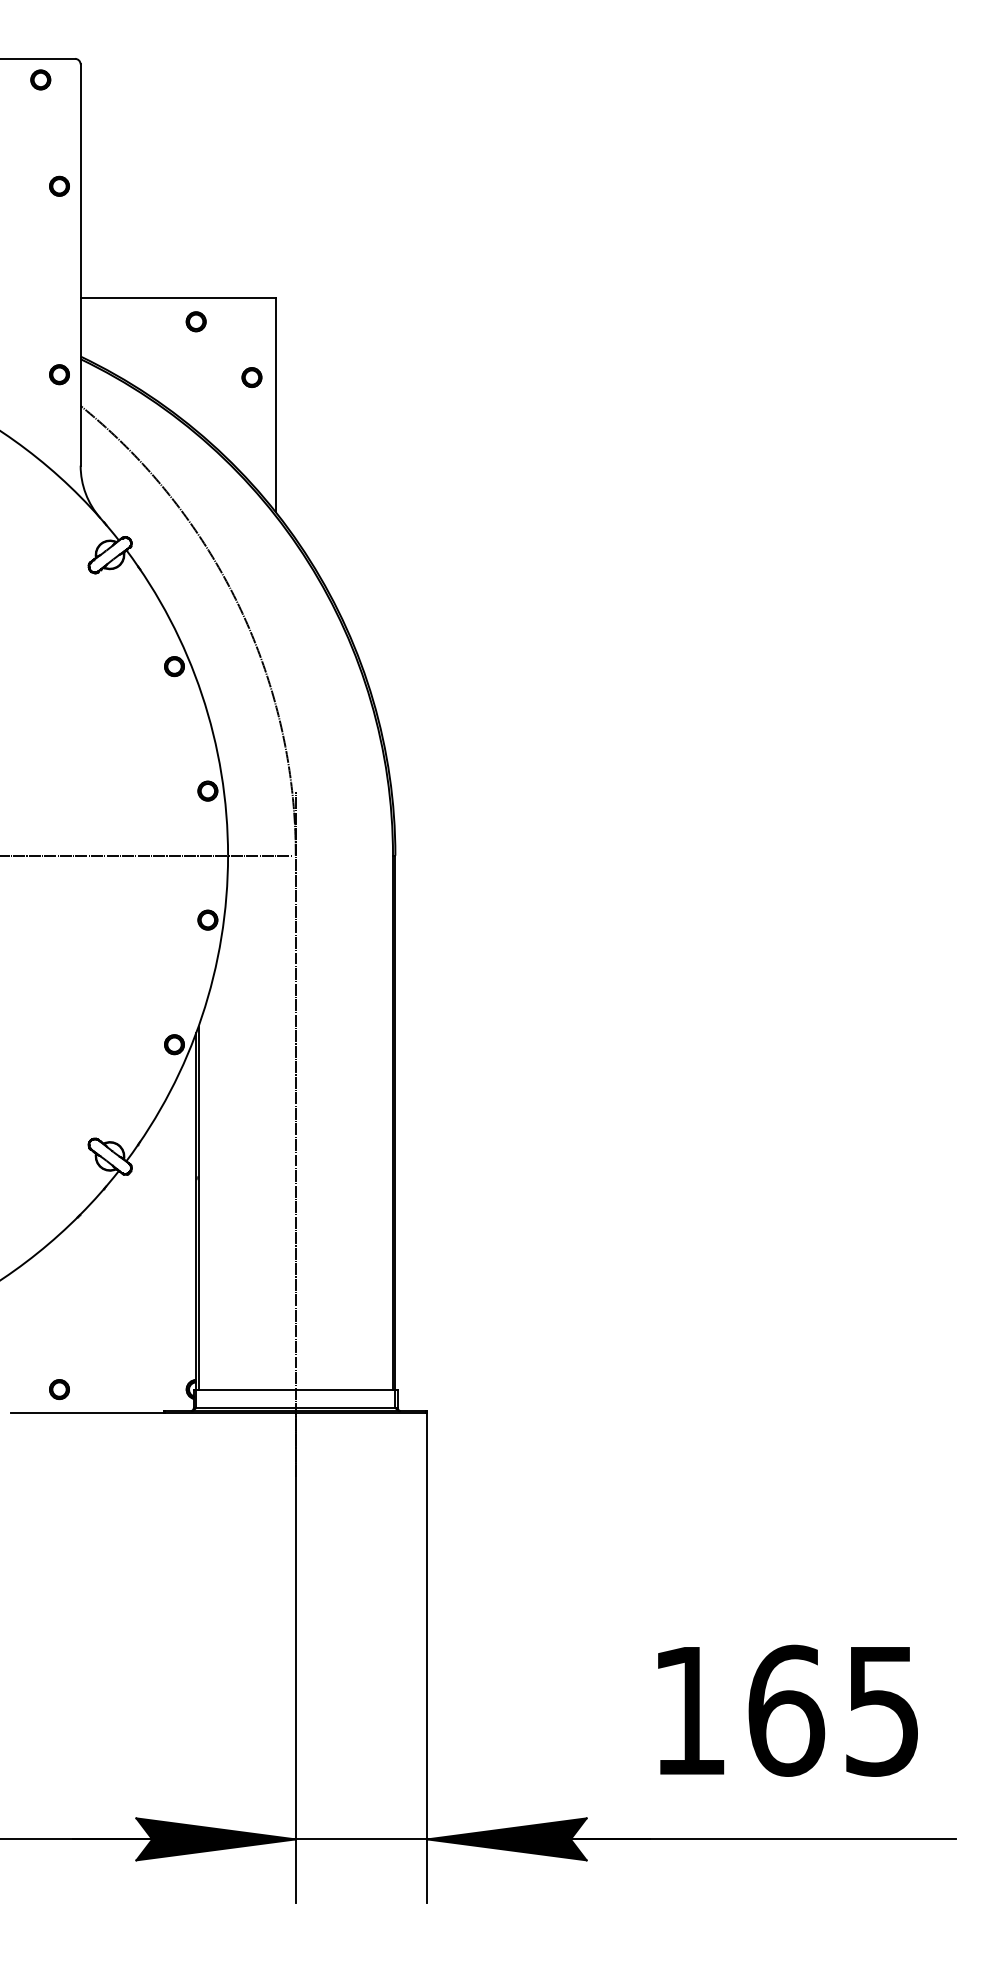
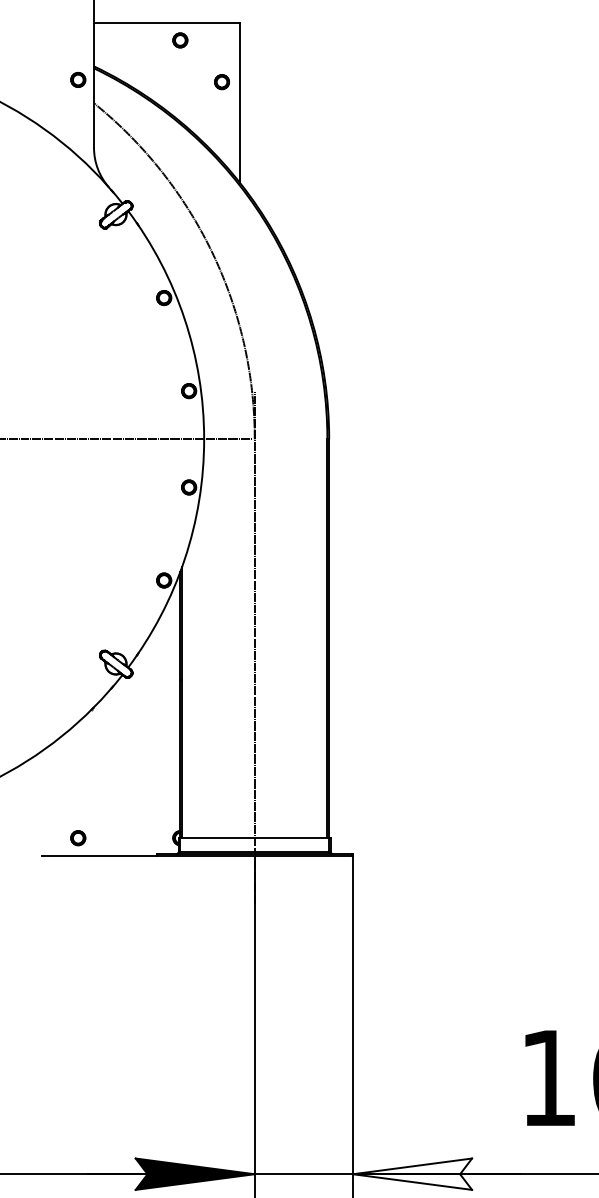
fill: (506, 1839) -> (412, 1174), removed

